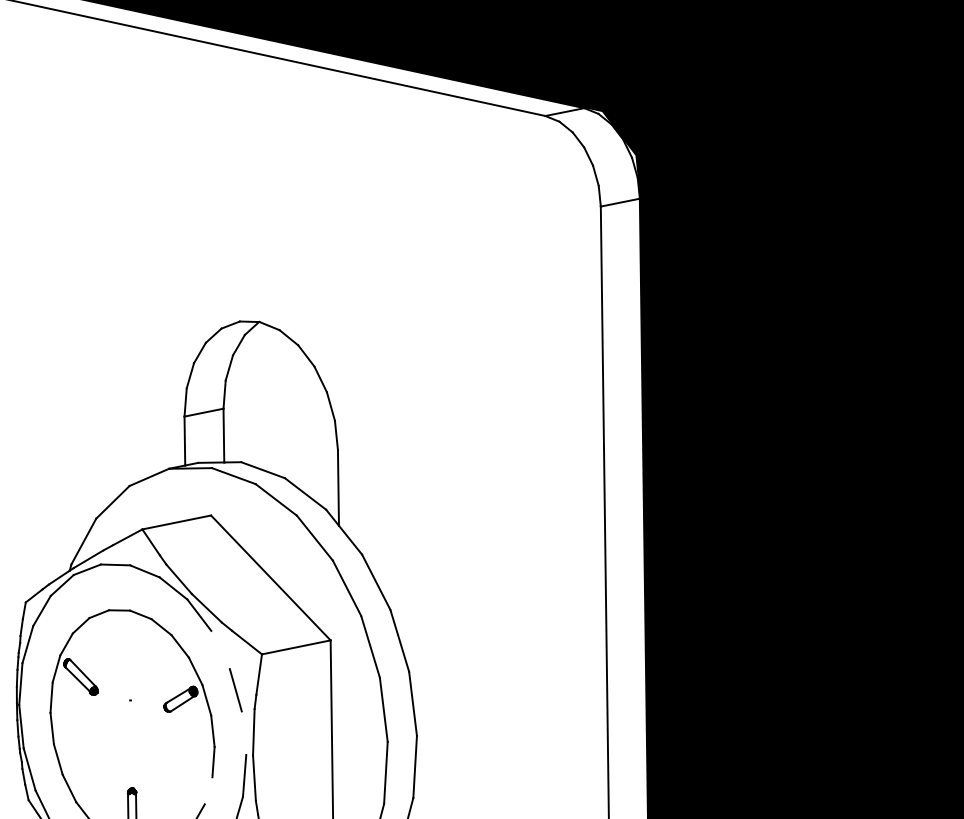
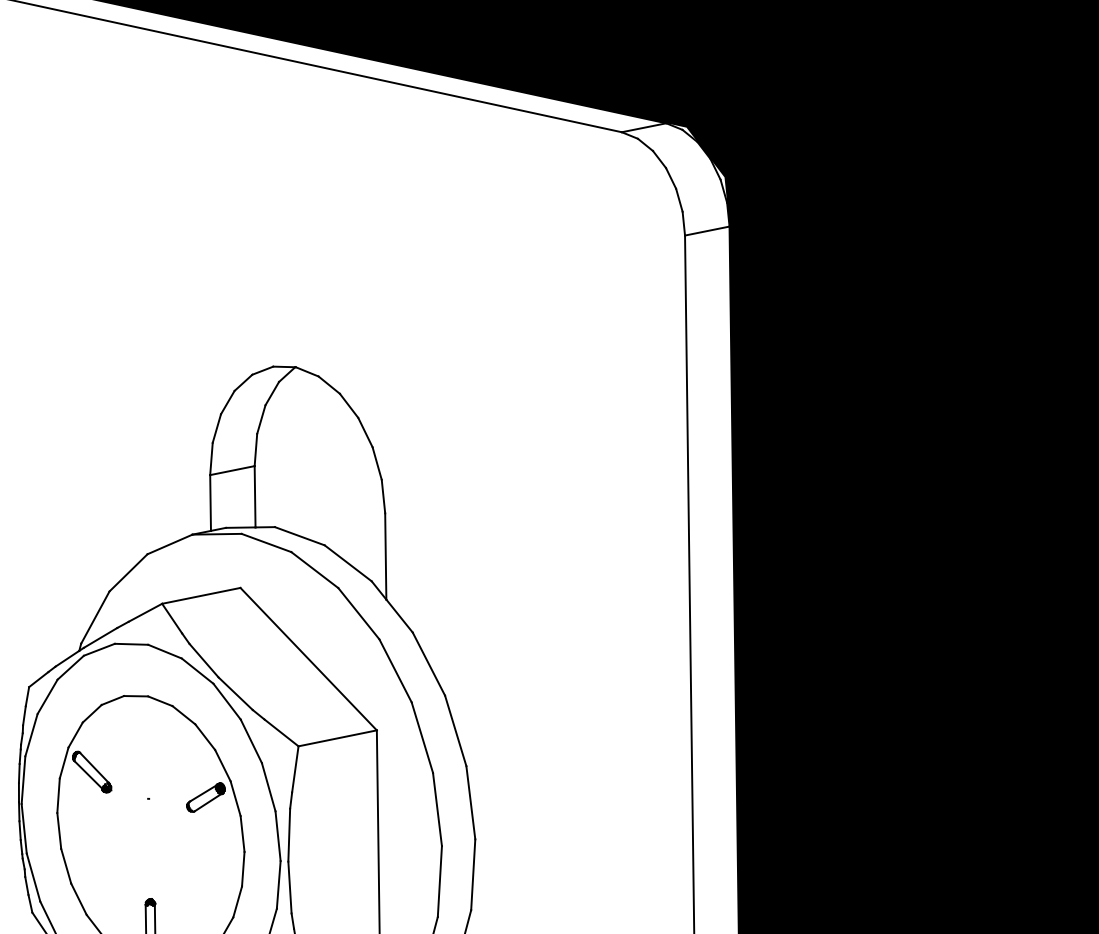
line: (219, 650) -> (250, 741), added
line: (243, 733) -> (277, 836), added
line: (208, 790) -> (237, 901), added

